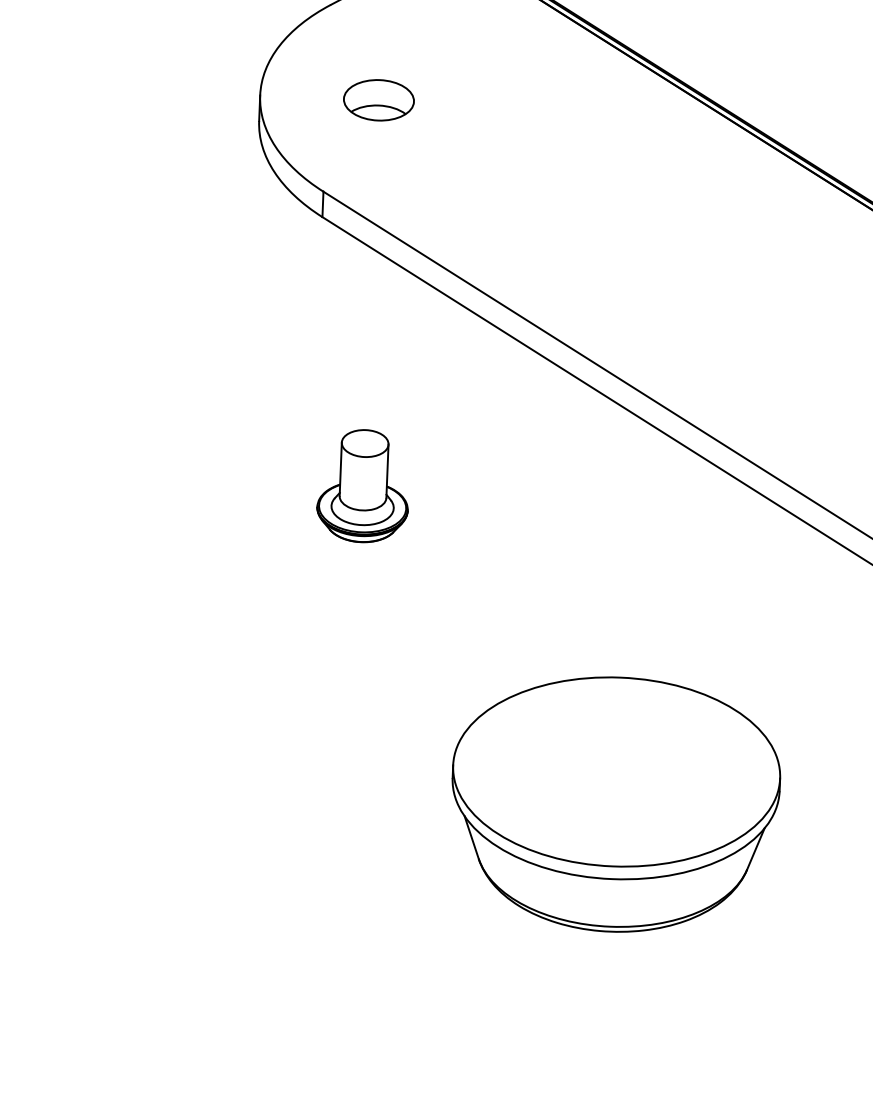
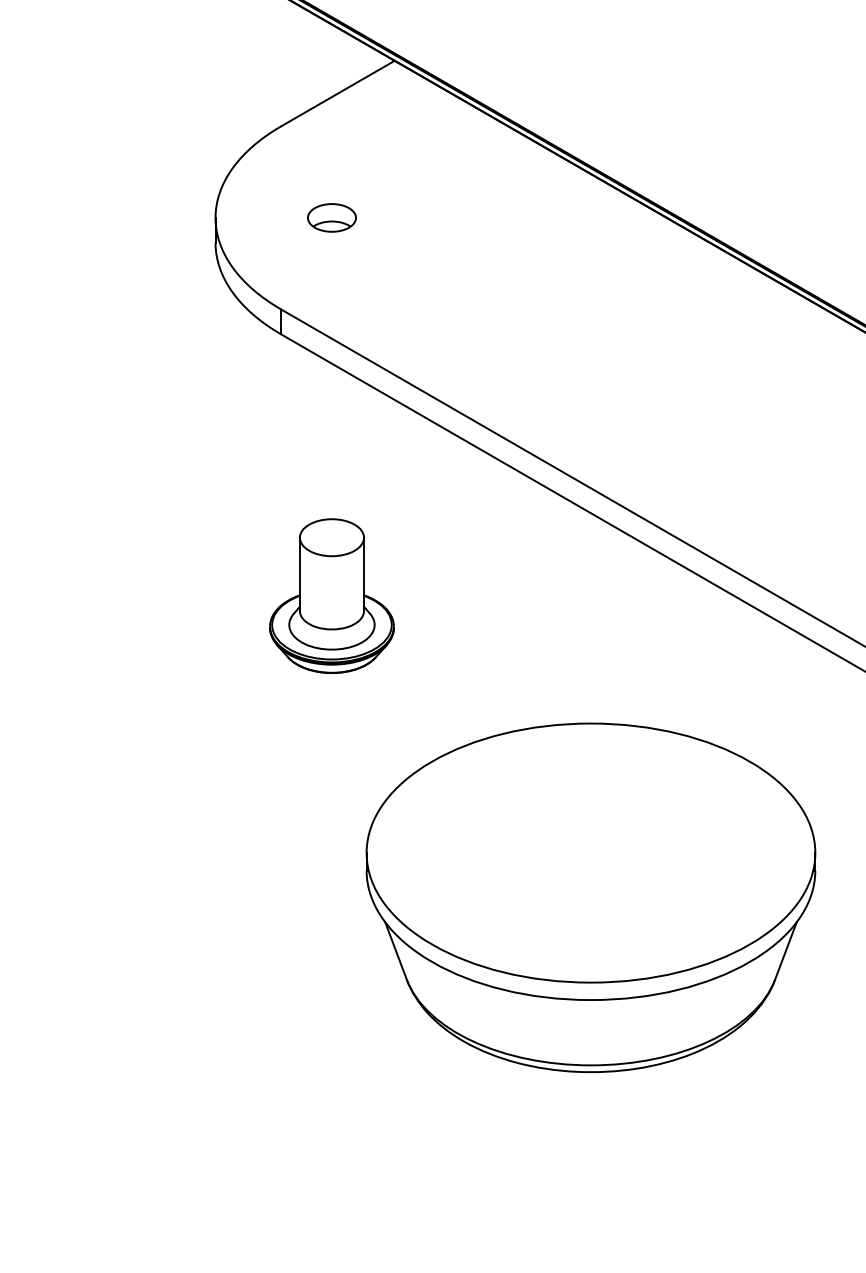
part: (378, 99) -> (331, 217), size x0.7
part: (363, 485) -> (331, 595), size x1.4
part: (614, 804) -> (590, 897), size x1.4

